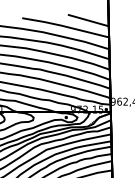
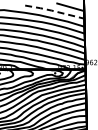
line: (63, 26) -> (53, 11), solid -> dashed

